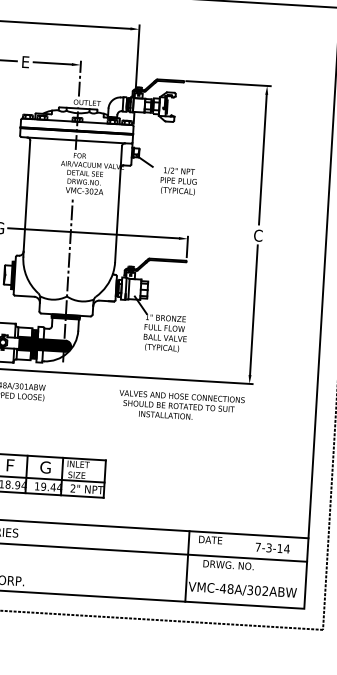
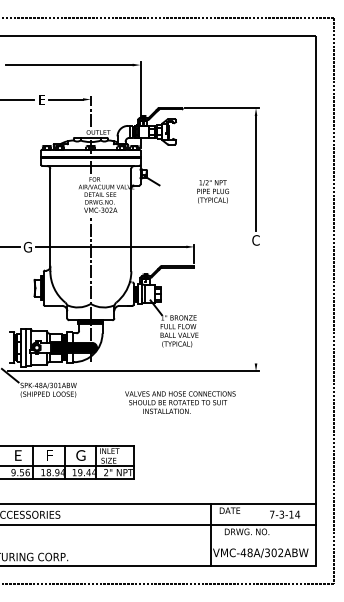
text: (178, 181) -> (212, 191), moved
line: (254, 309) -> (256, 305), removed
text: (181, 406) -> (180, 402), moved

